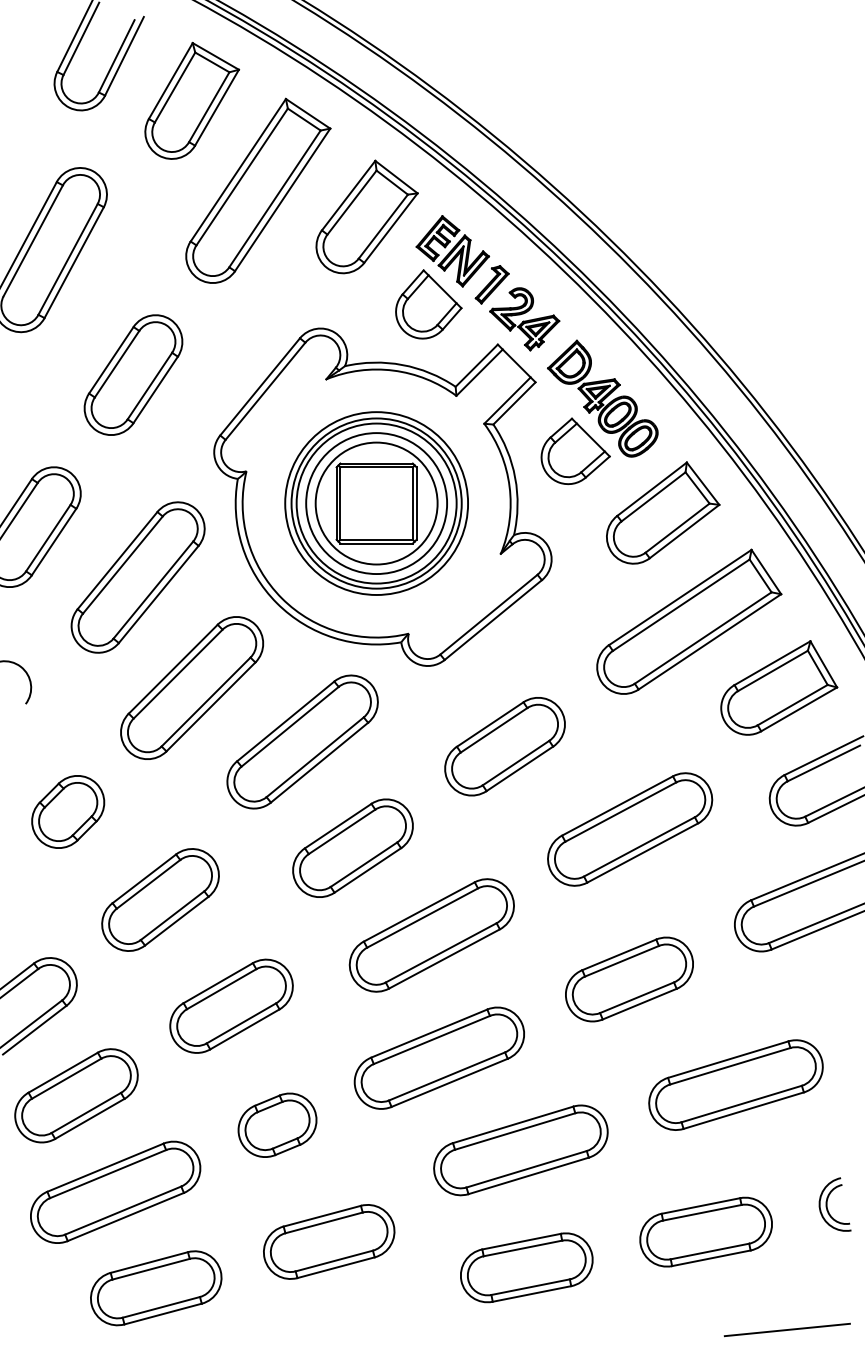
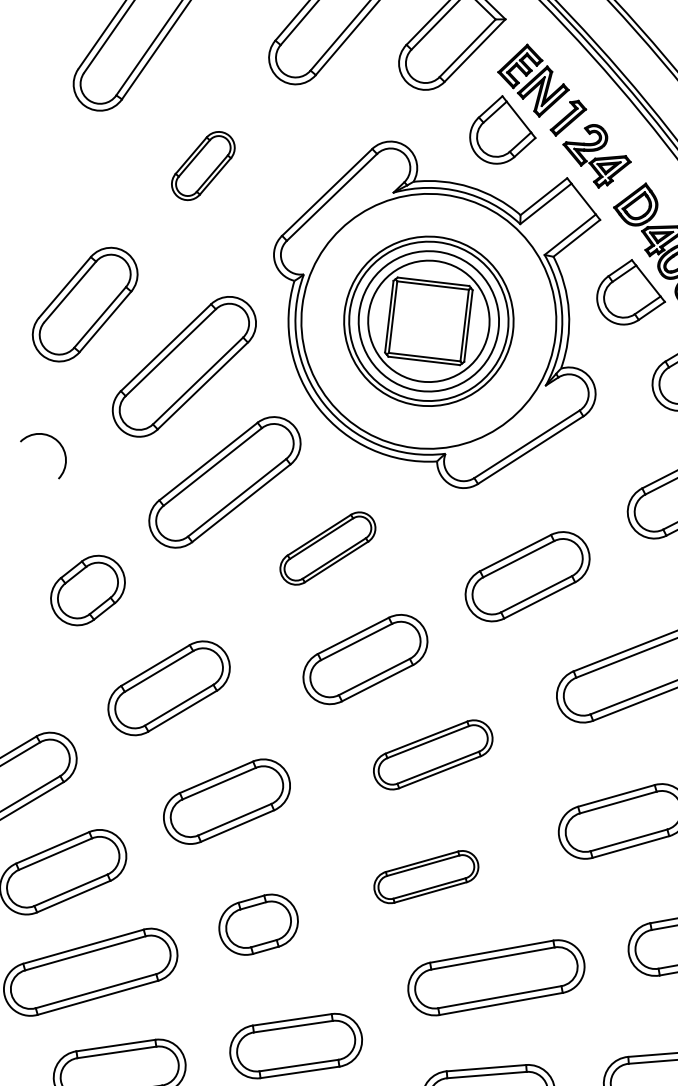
part: (133, 374) -> (203, 165), size x0.6
circle: (376, 503) -> (428, 321), size x1.4
part: (302, 741) -> (327, 548), size x0.6
part: (431, 935) -> (432, 754), size x0.7
part: (438, 1057) -> (425, 876), size x0.6

